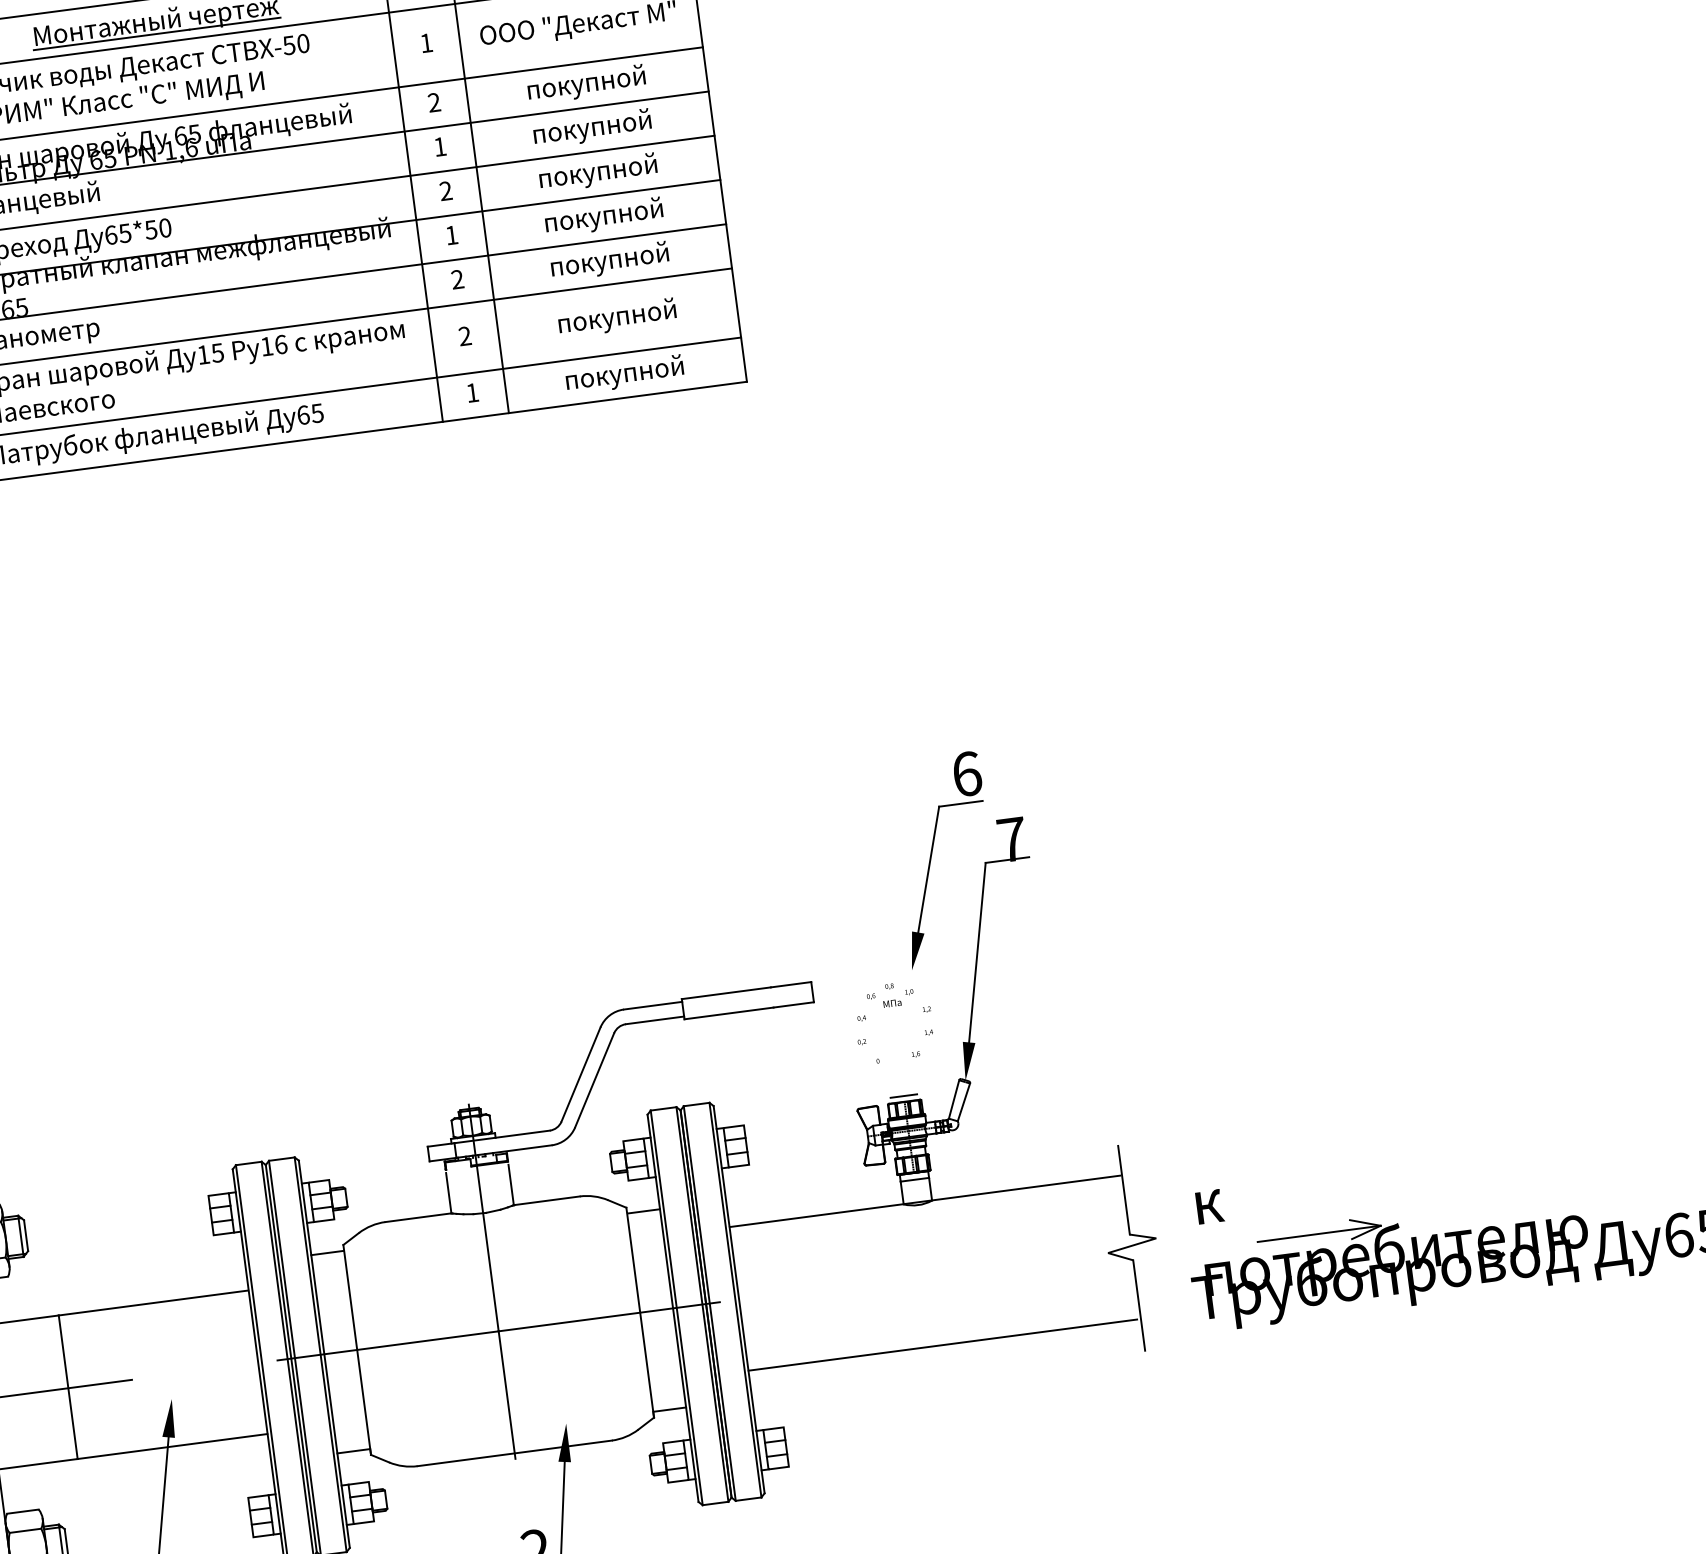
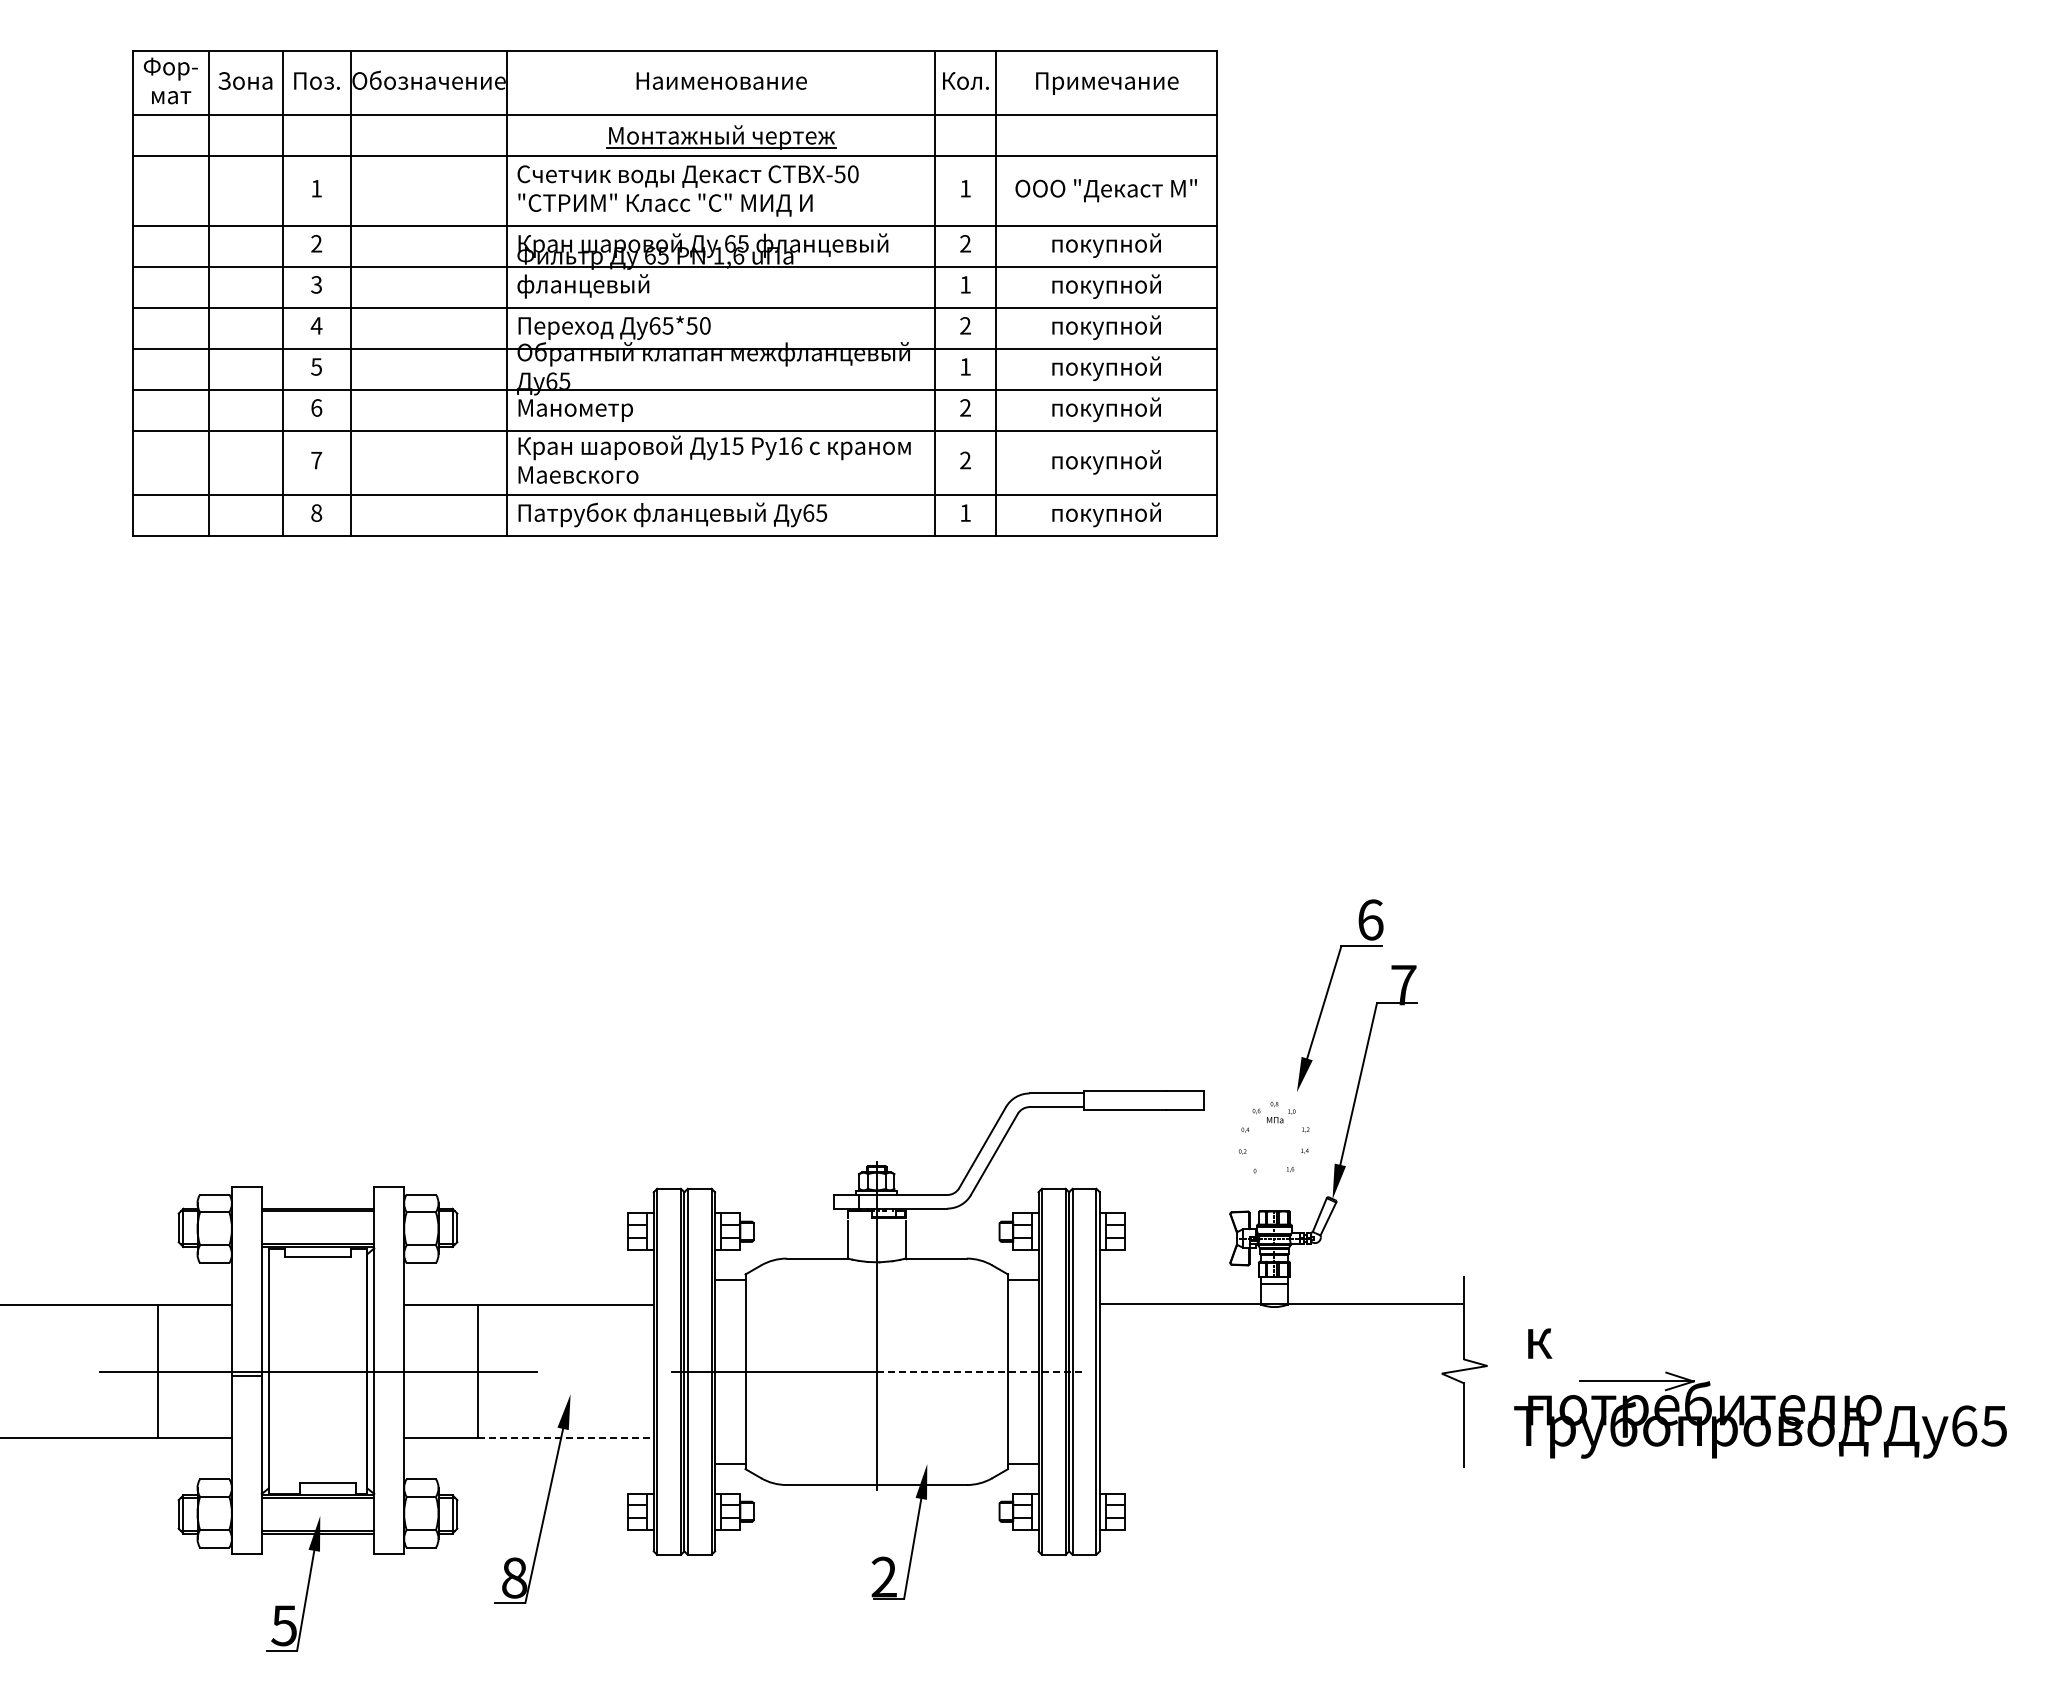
line: (903, 1095) -> (1274, 1205), removed
line: (609, 1316) -> (979, 1371), solid -> dashed
line: (942, 1344) -> (1279, 1437), removed
line: (172, 1446) -> (565, 1437), solid -> dashed

